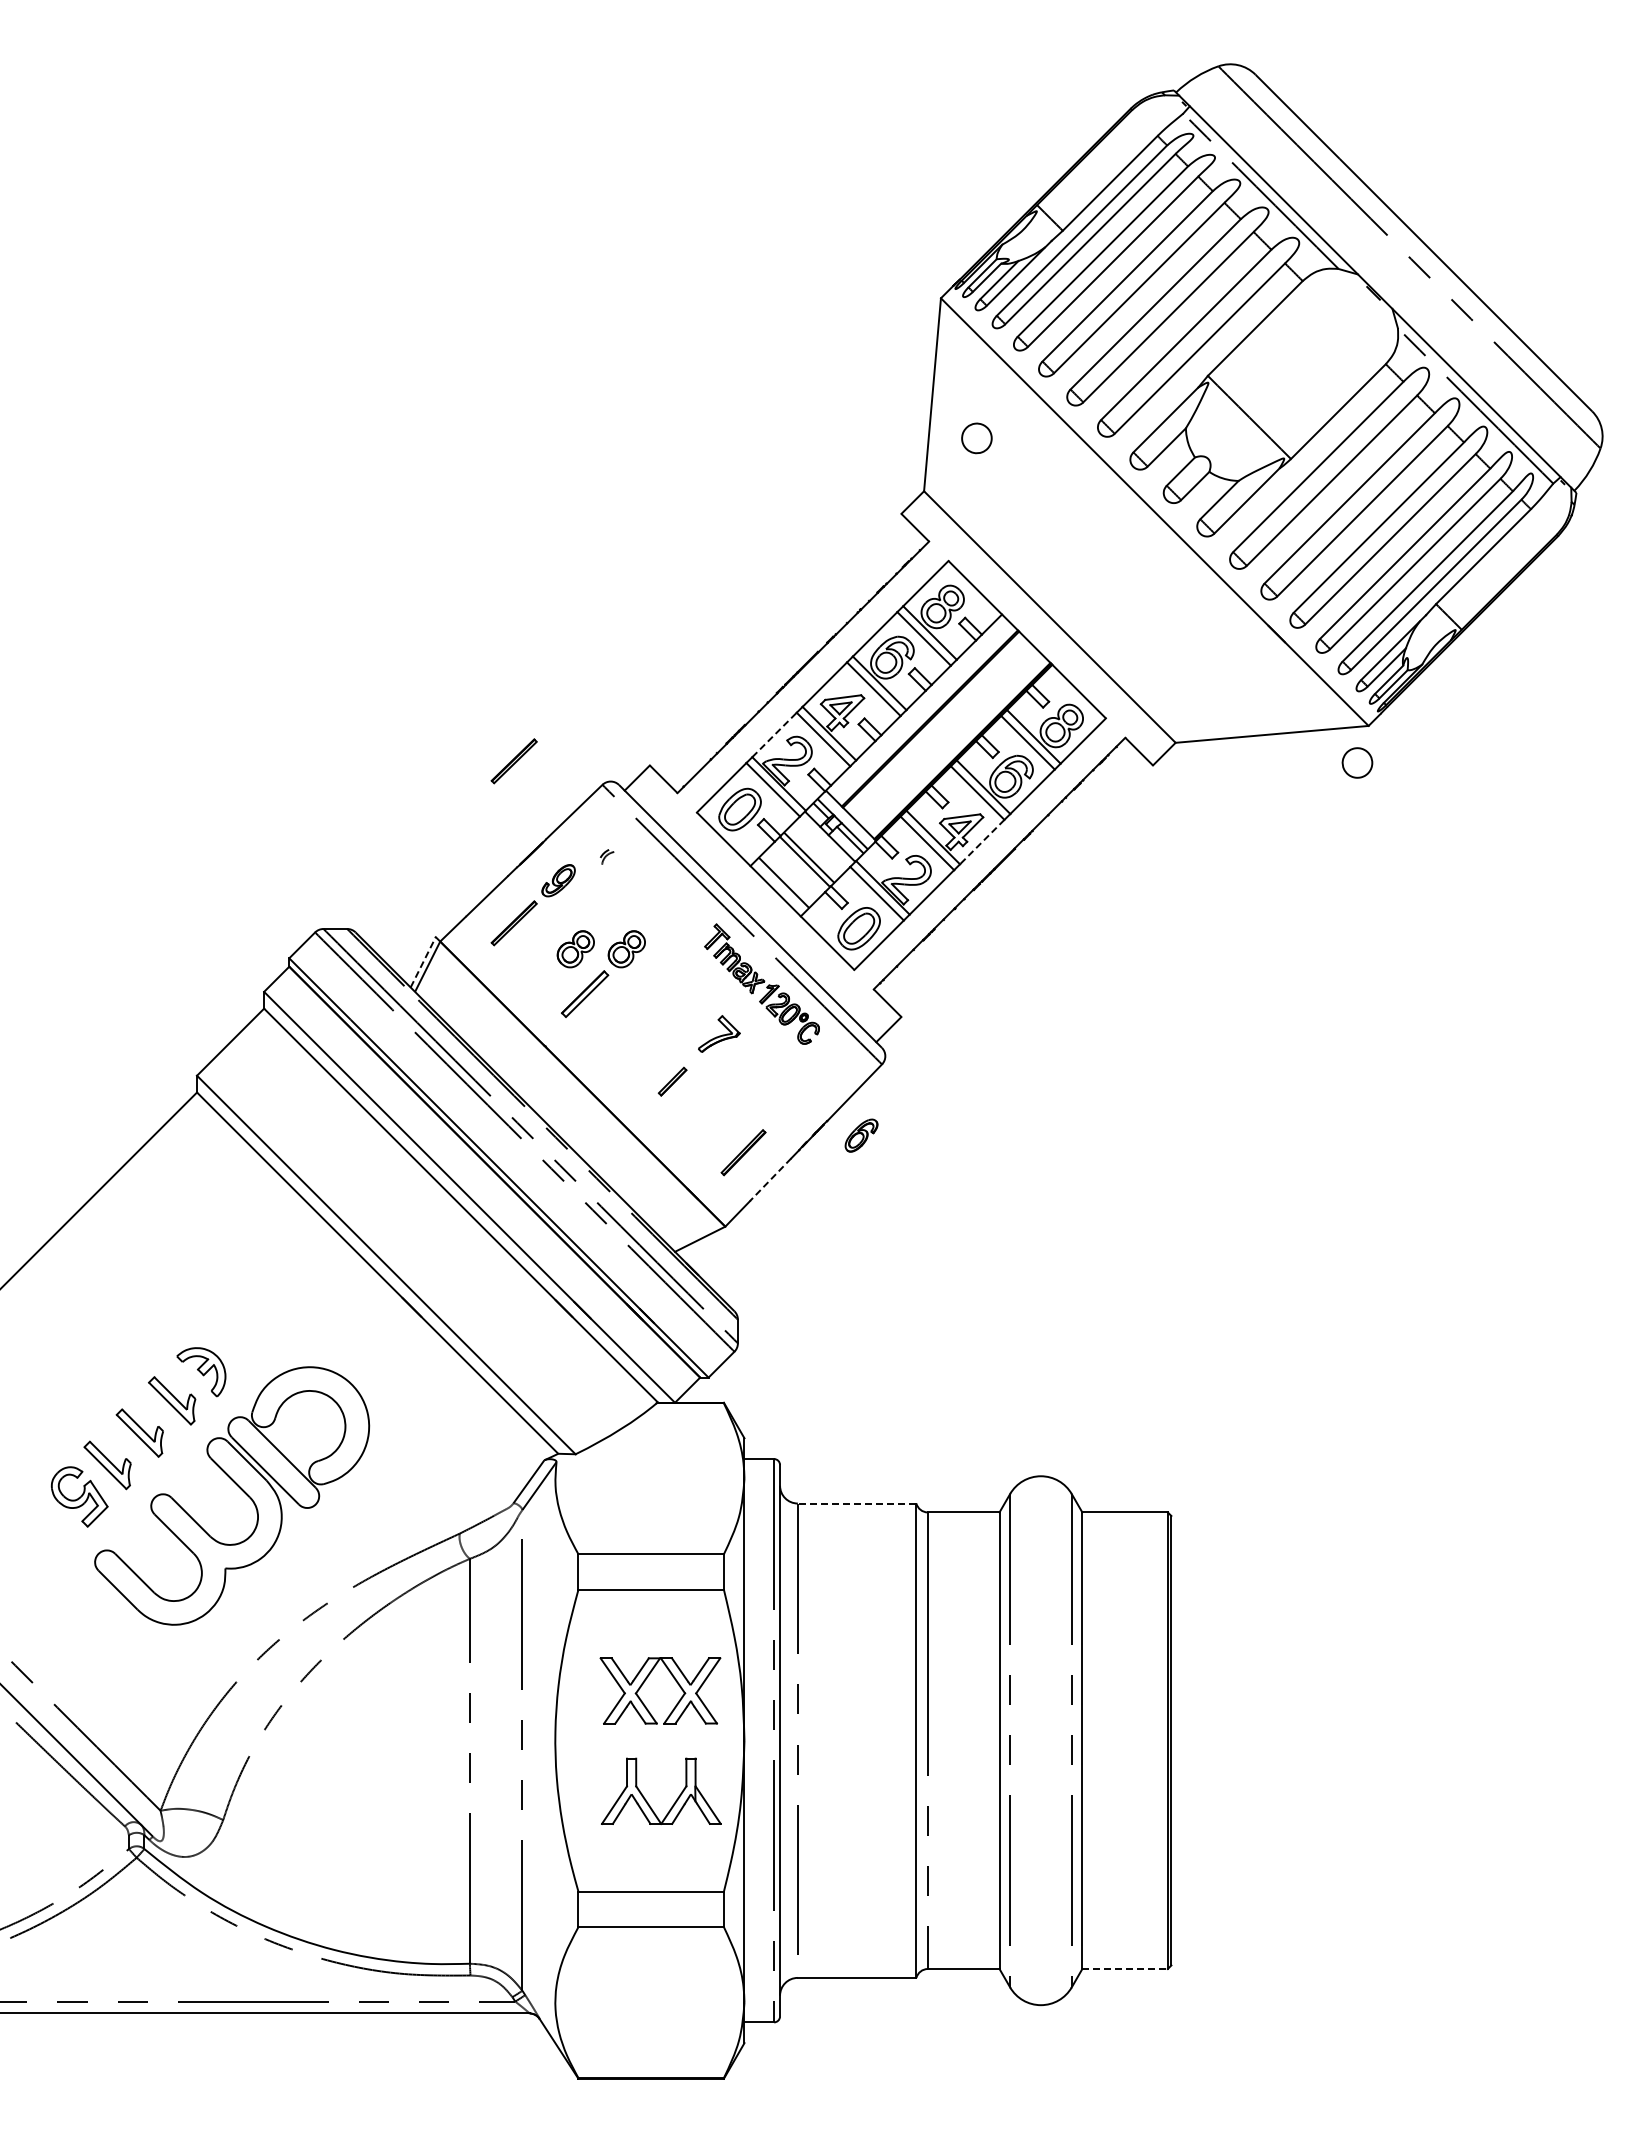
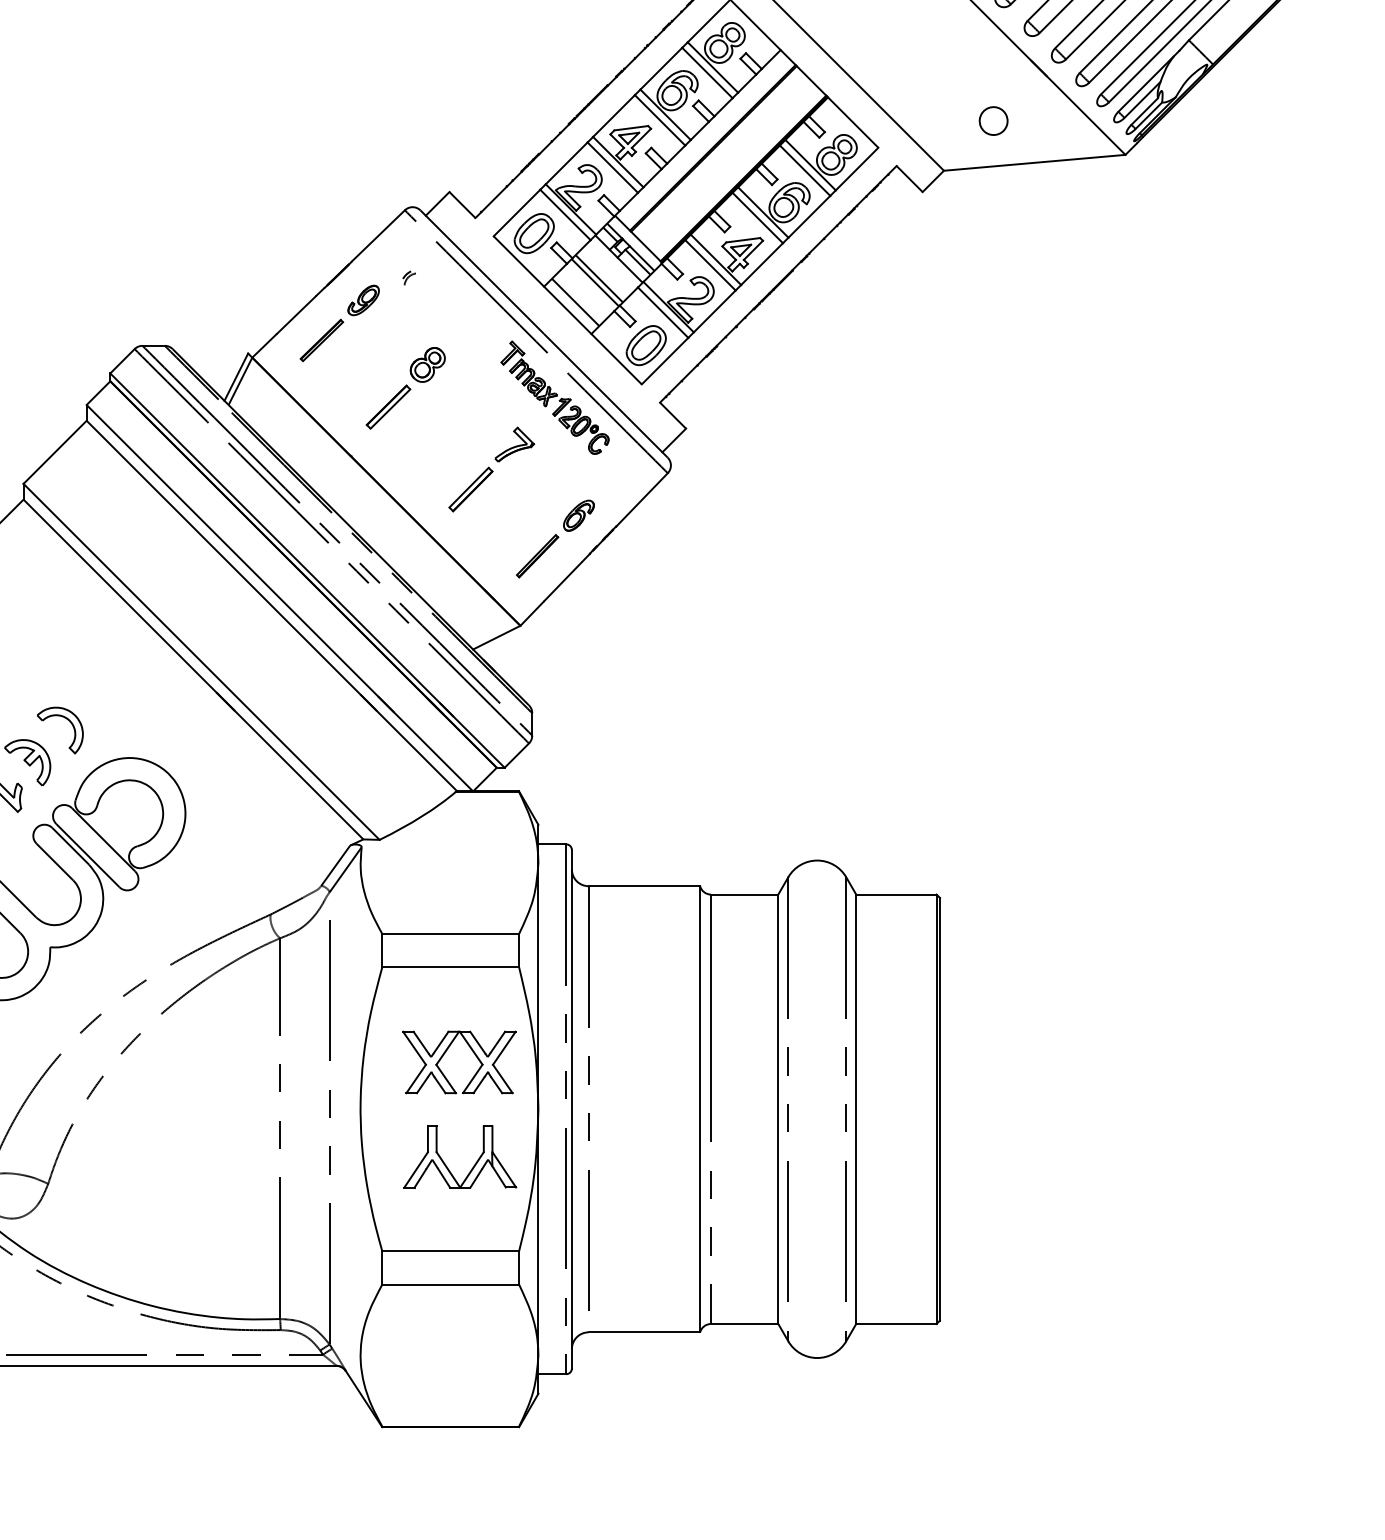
line: (774, 734) -> (566, 162), dashed -> solid
part: (513, 761) -> (321, 188), removed
part: (1357, 762) -> (993, 120), moved
line: (981, 842) -> (761, 264), dashed -> solid
part: (575, 949) -> (379, 365), removed
line: (423, 961) -> (236, 376), dashed -> solid
part: (672, 1081) -> (470, 489), size x1.67
part: (861, 1135) -> (578, 515), moved
line: (769, 1180) -> (561, 582), dashed -> solid
part: (241, 1325) -> (65, 718), added
line: (856, 1503) -> (643, 886), dashed -> solid
line: (1125, 1969) -> (896, 1324), dashed -> solid

